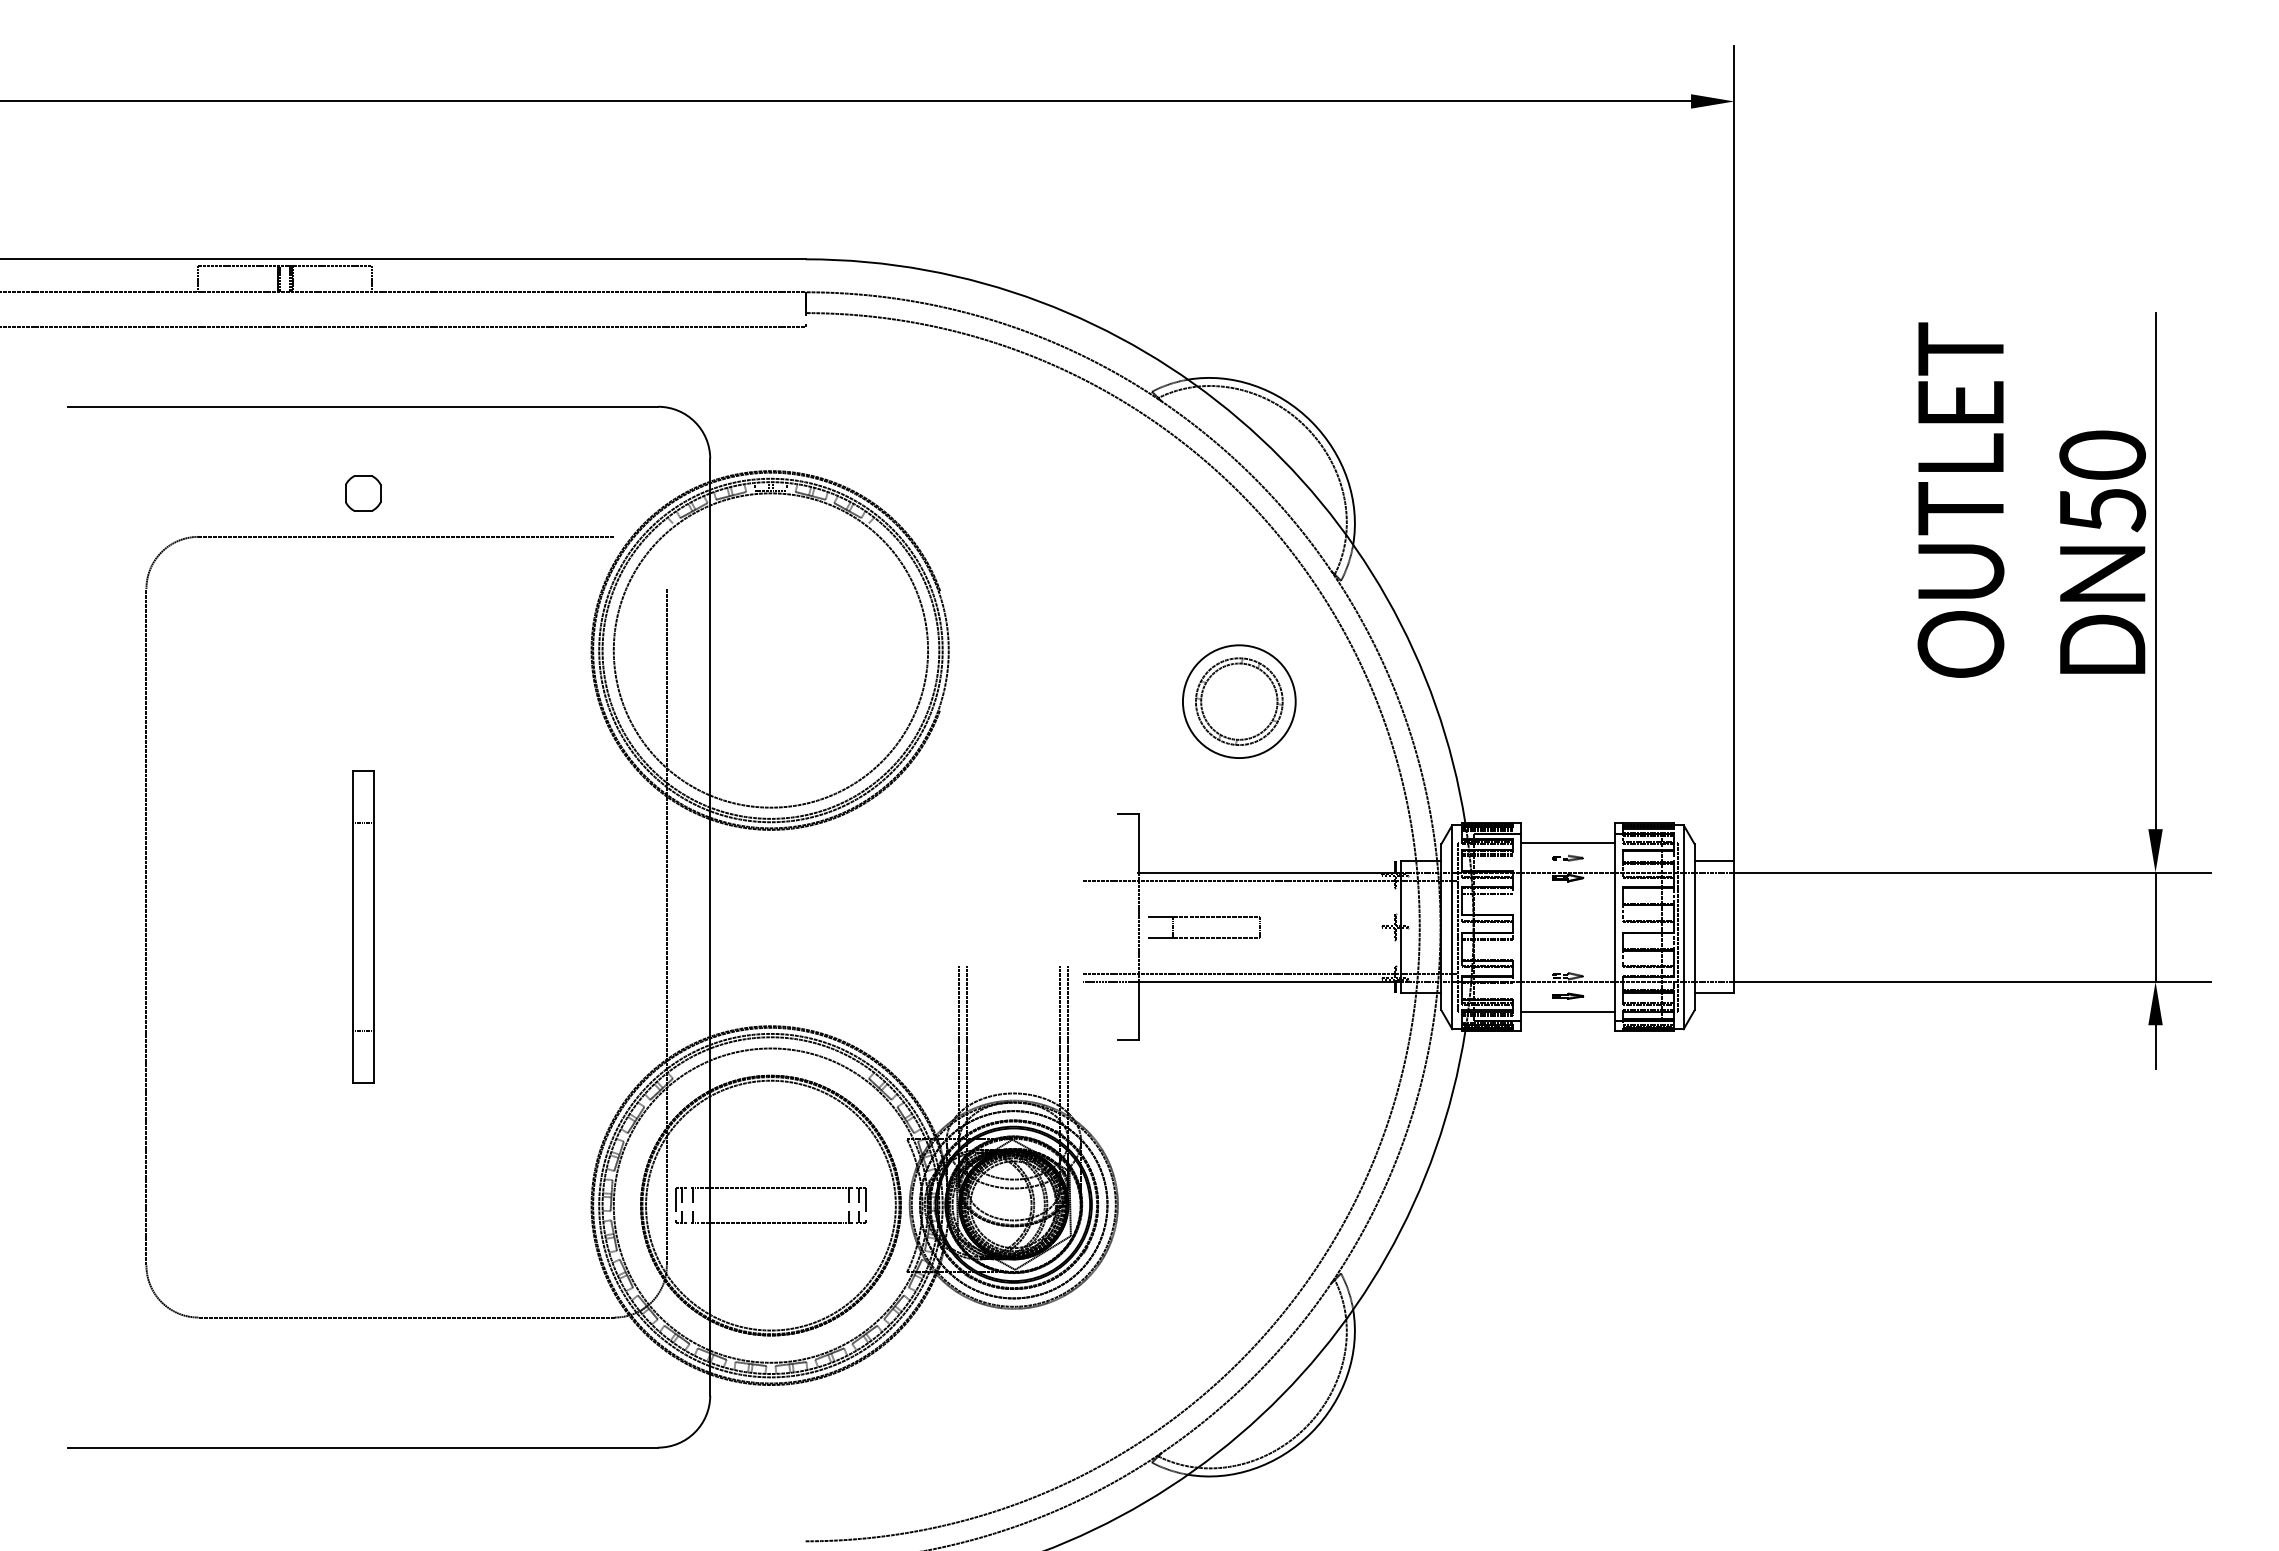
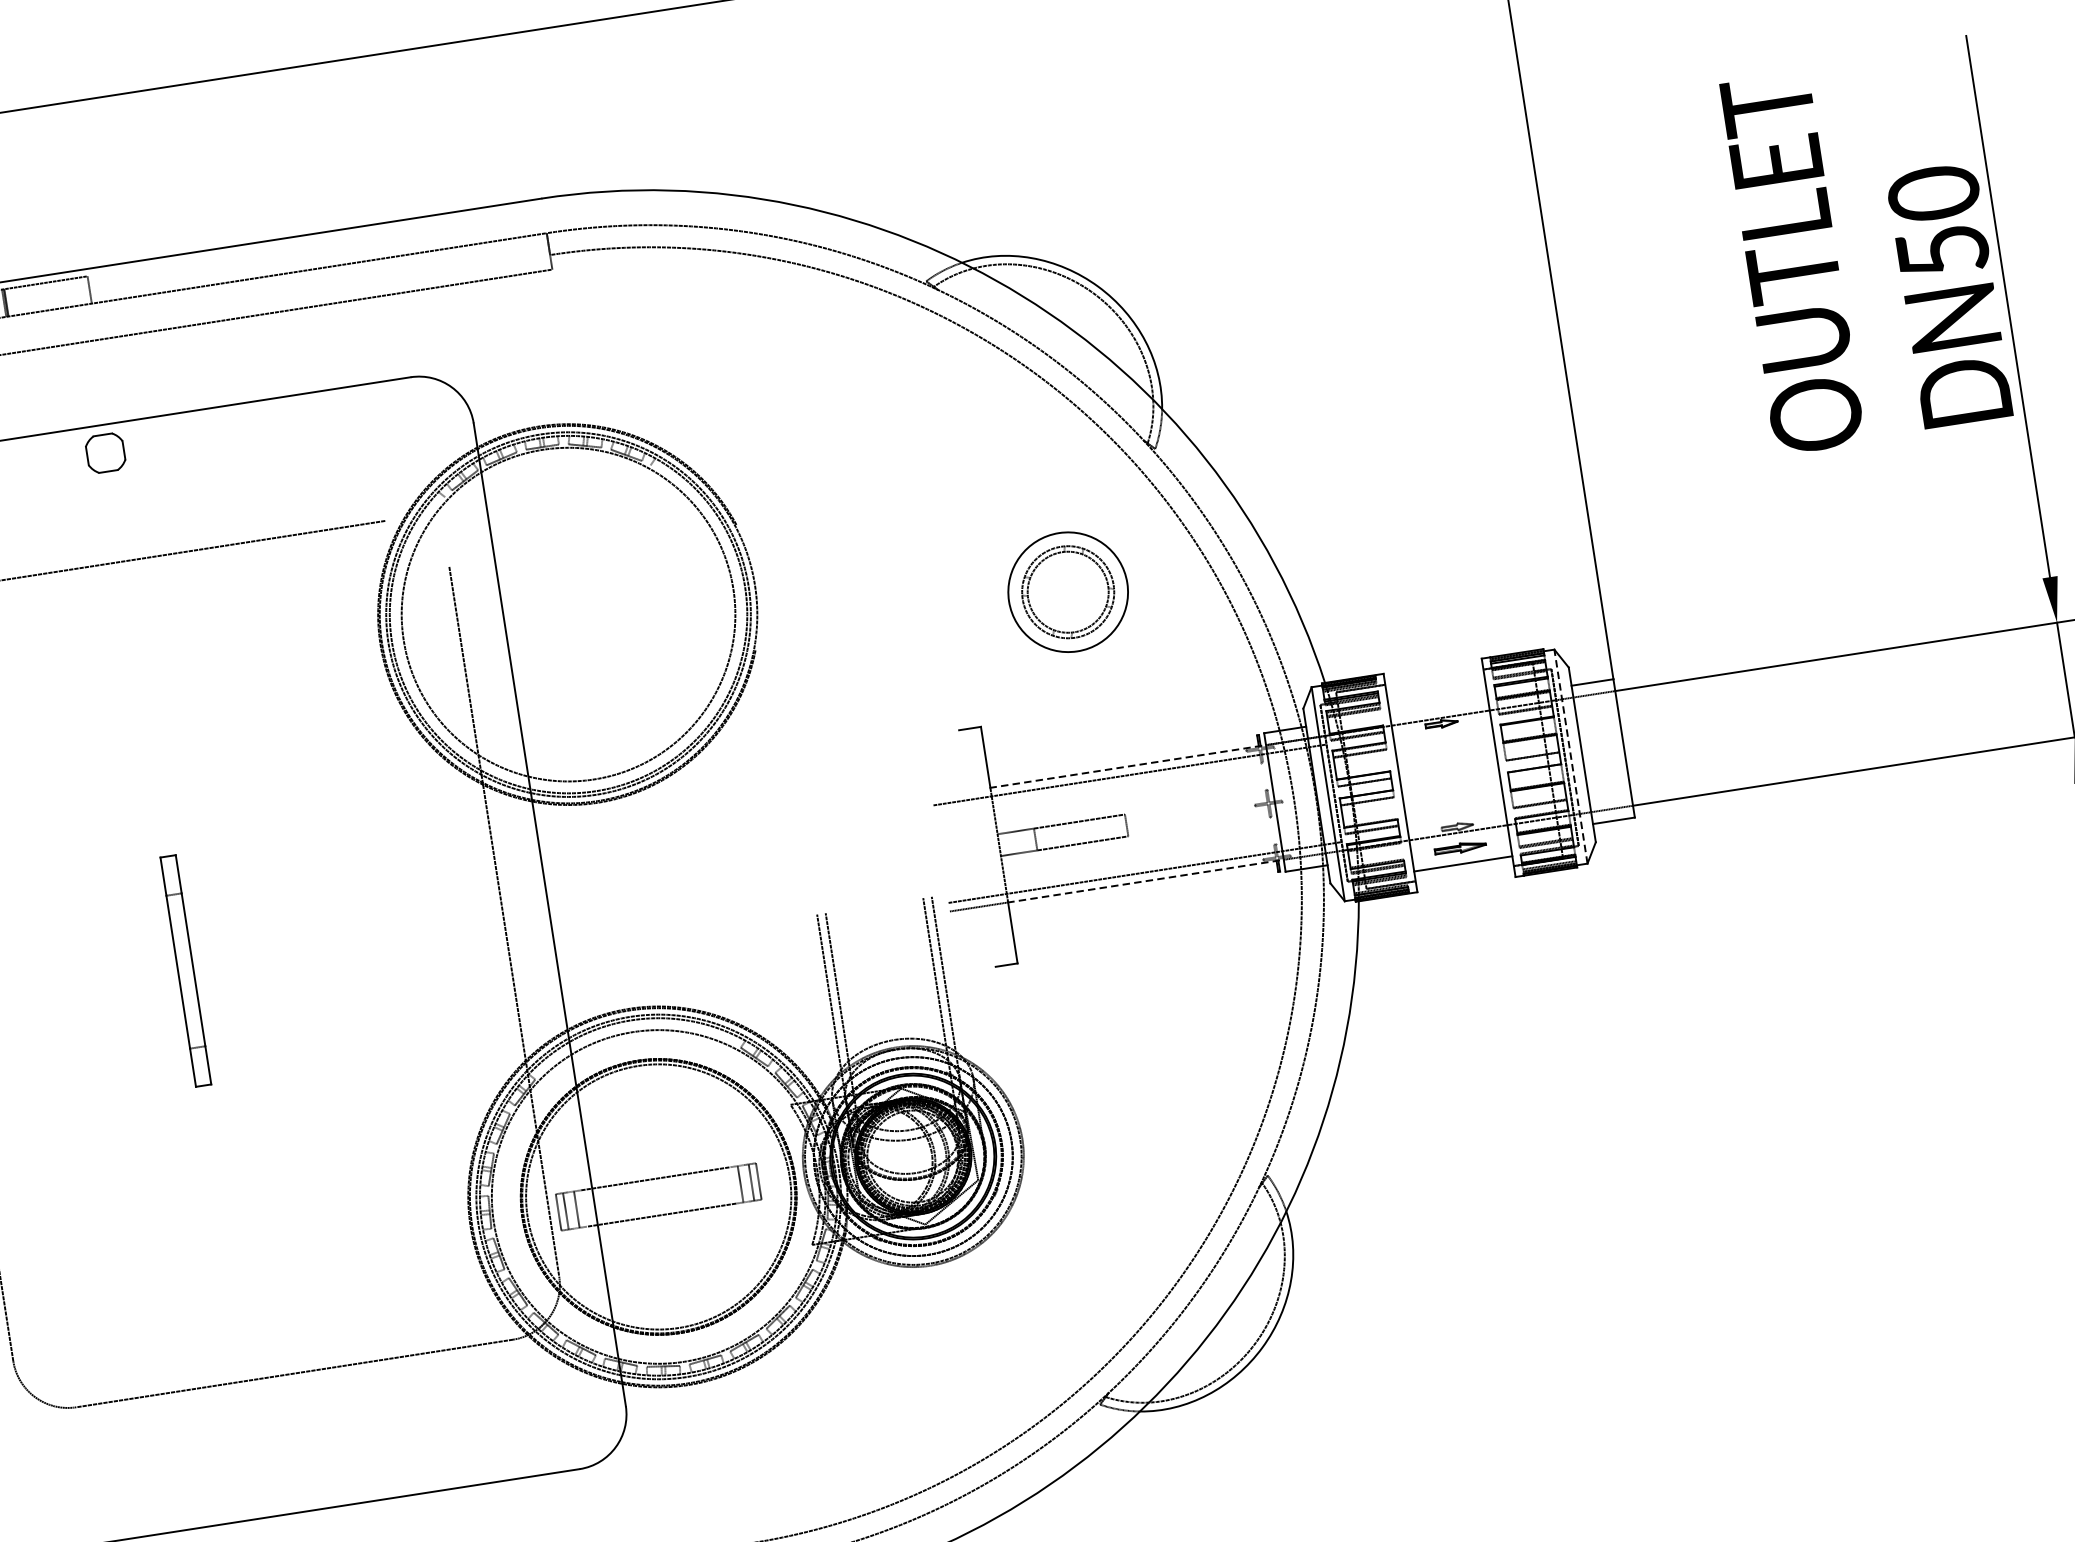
part: (363, 493) -> (105, 453), moved
line: (1567, 842) -> (1435, 686), removed
part: (1567, 857) -> (1437, 702), removed
line: (1269, 872) -> (1127, 766), solid -> dashed
part: (363, 926) -> (185, 970), size x0.7
line: (1683, 926) -> (1570, 755), solid -> dashed
line: (1269, 981) -> (1145, 880), solid -> dashed
part: (1568, 995) -> (1461, 846), size x1.6

